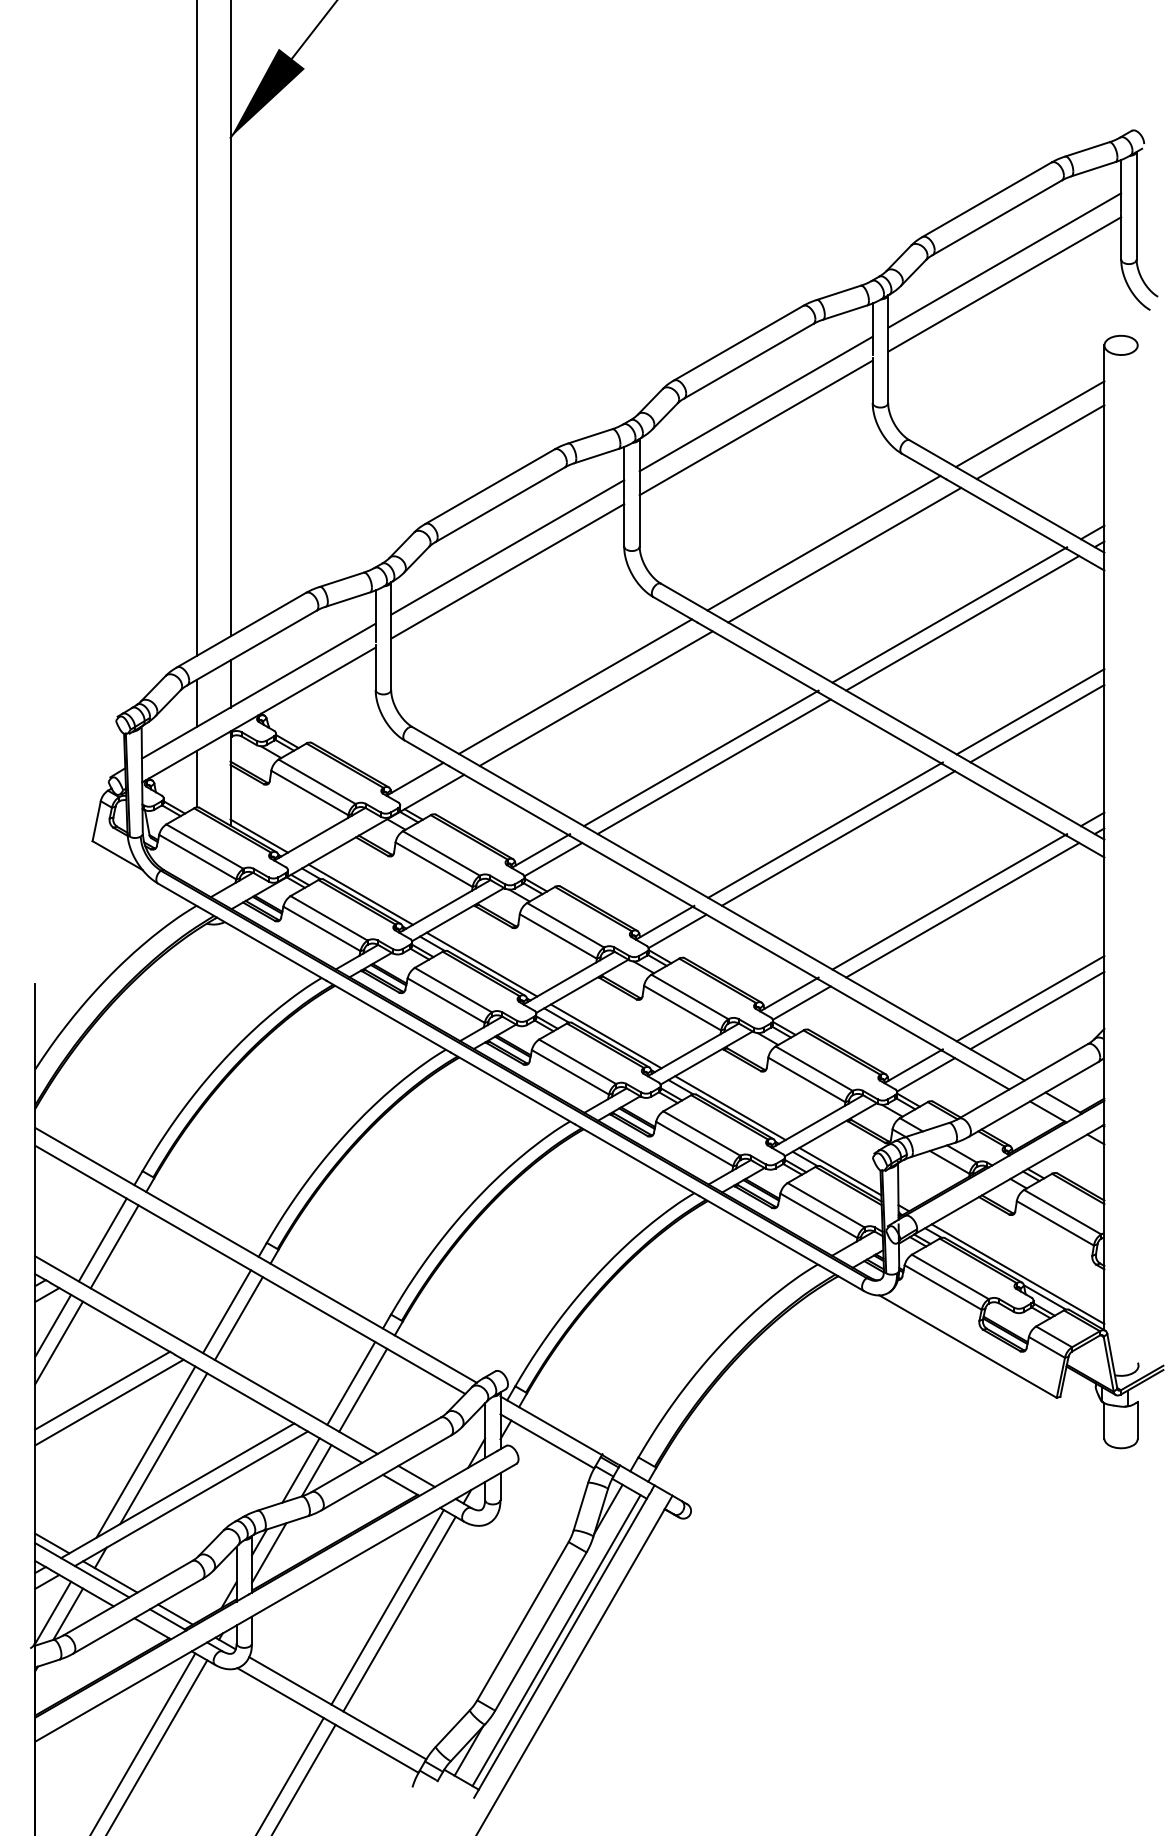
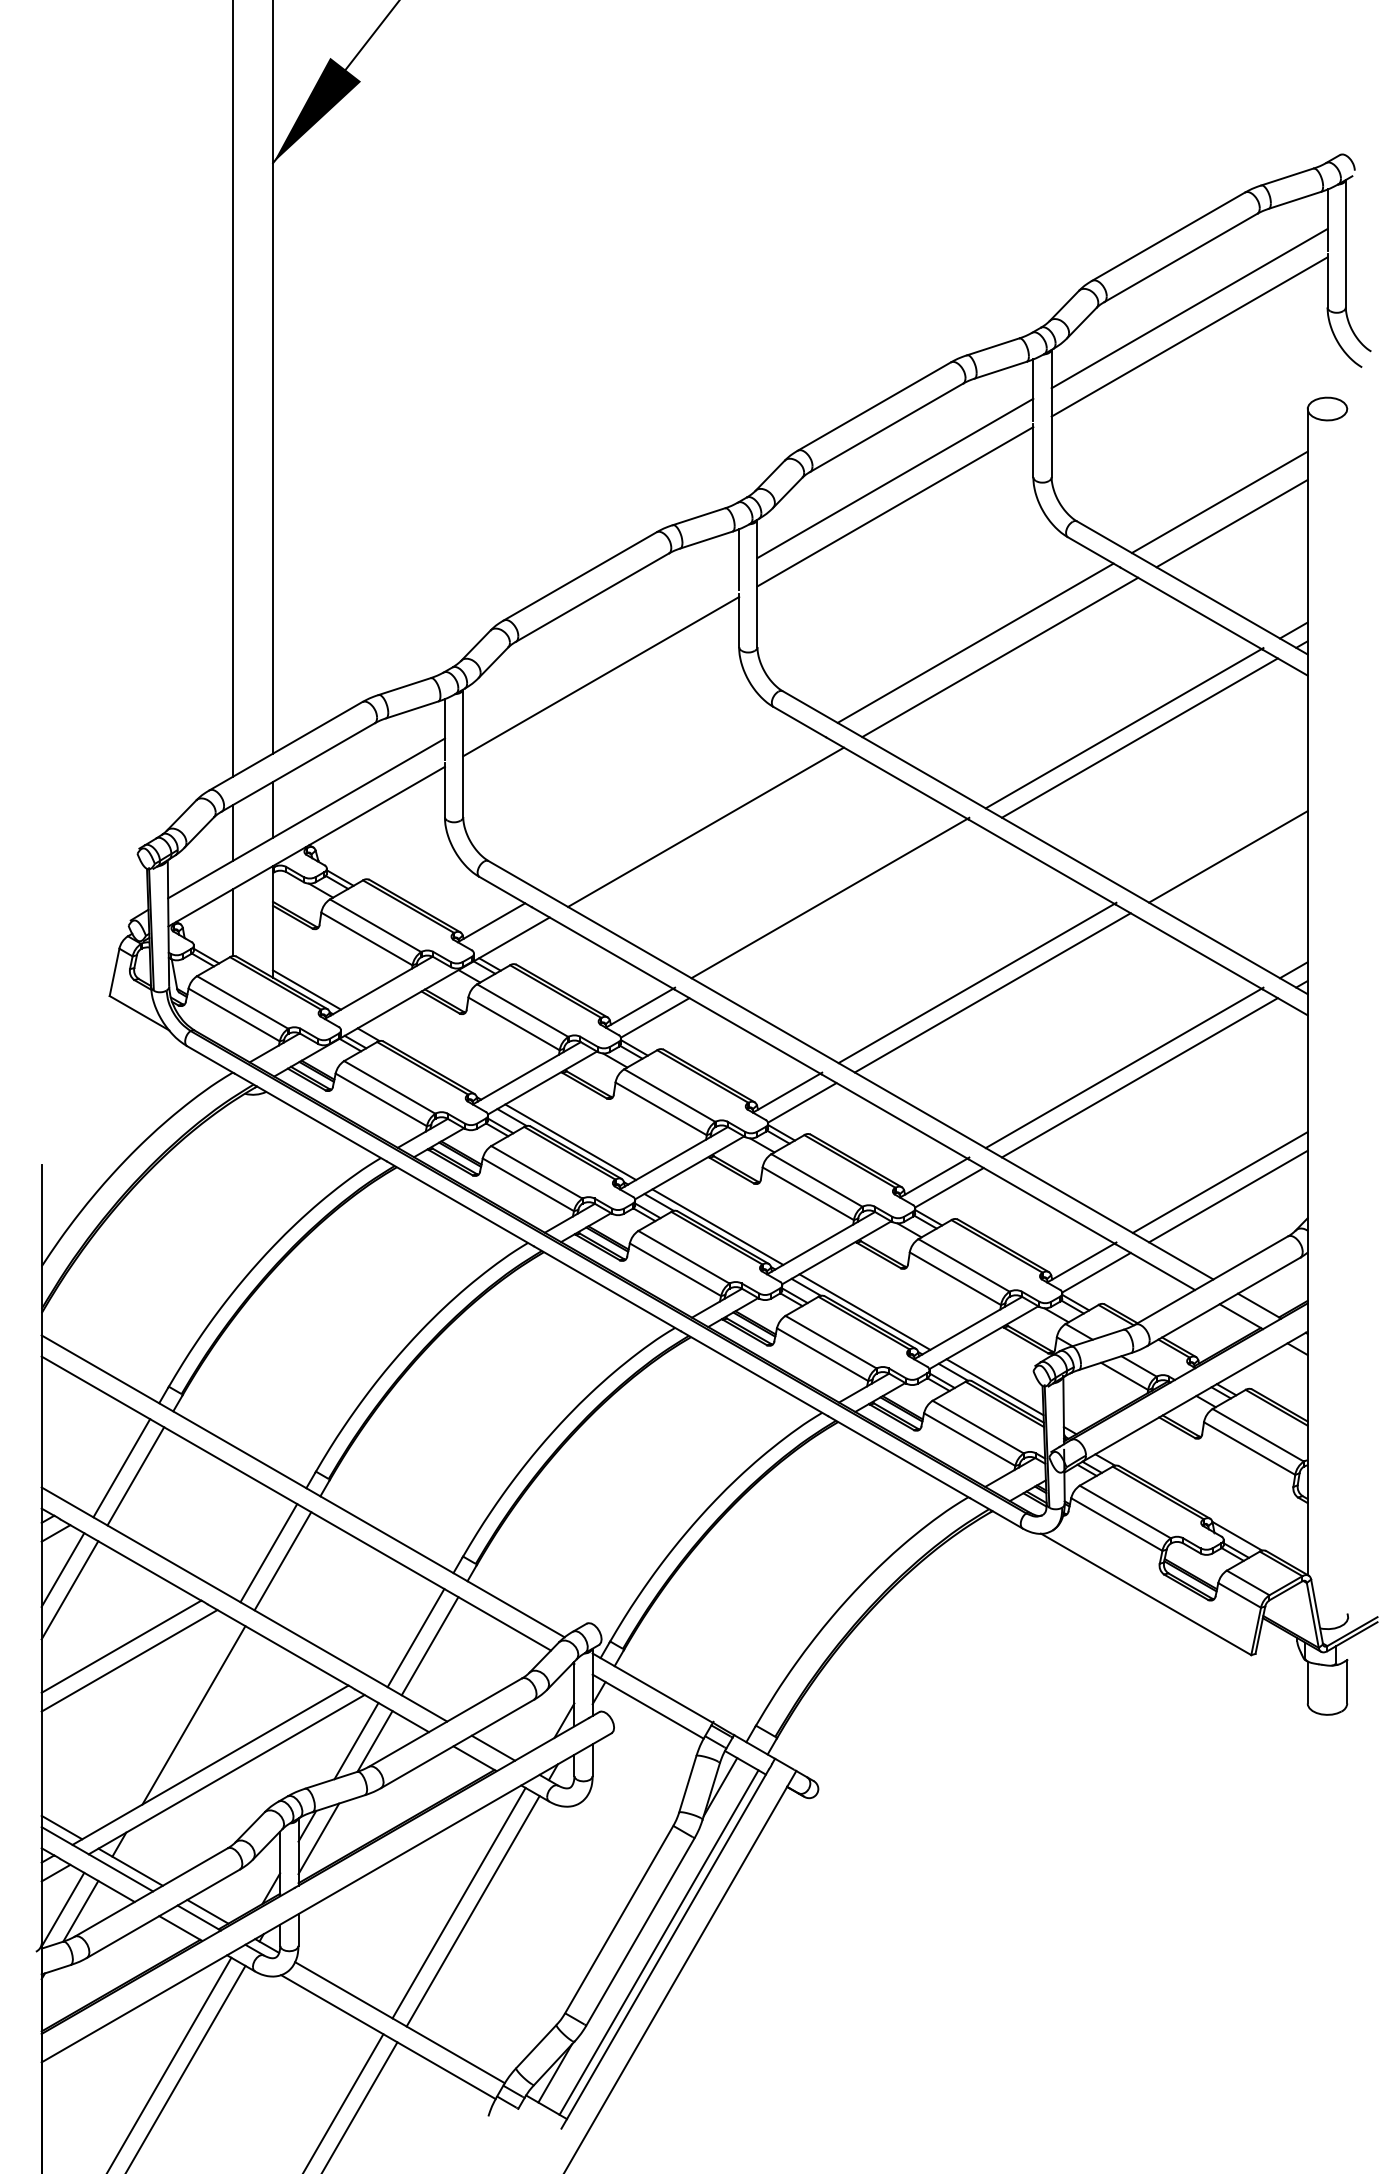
line: (507, 546) -> (601, 647), removed
line: (575, 686) -> (681, 812), removed
line: (1029, 711) -> (1219, 842), removed
line: (714, 766) -> (845, 907), removed
line: (360, 894) -> (427, 1059), removed
line: (1018, 1273) -> (1205, 1508), removed
line: (145, 1452) -> (172, 1719), removed

